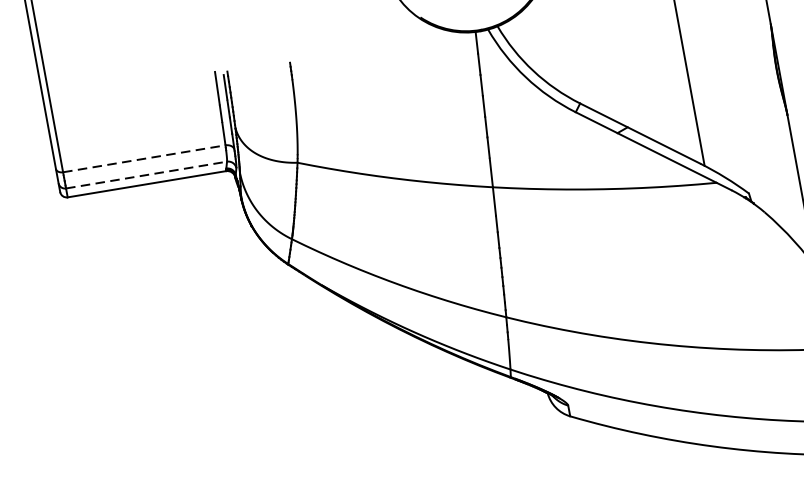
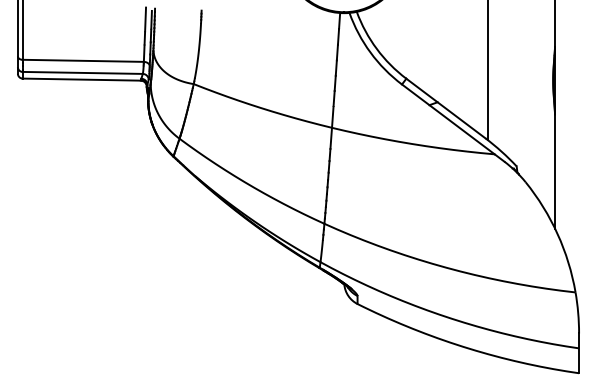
line: (144, 158) -> (83, 60), dashed -> solid
line: (147, 174) -> (83, 72), dashed -> solid

